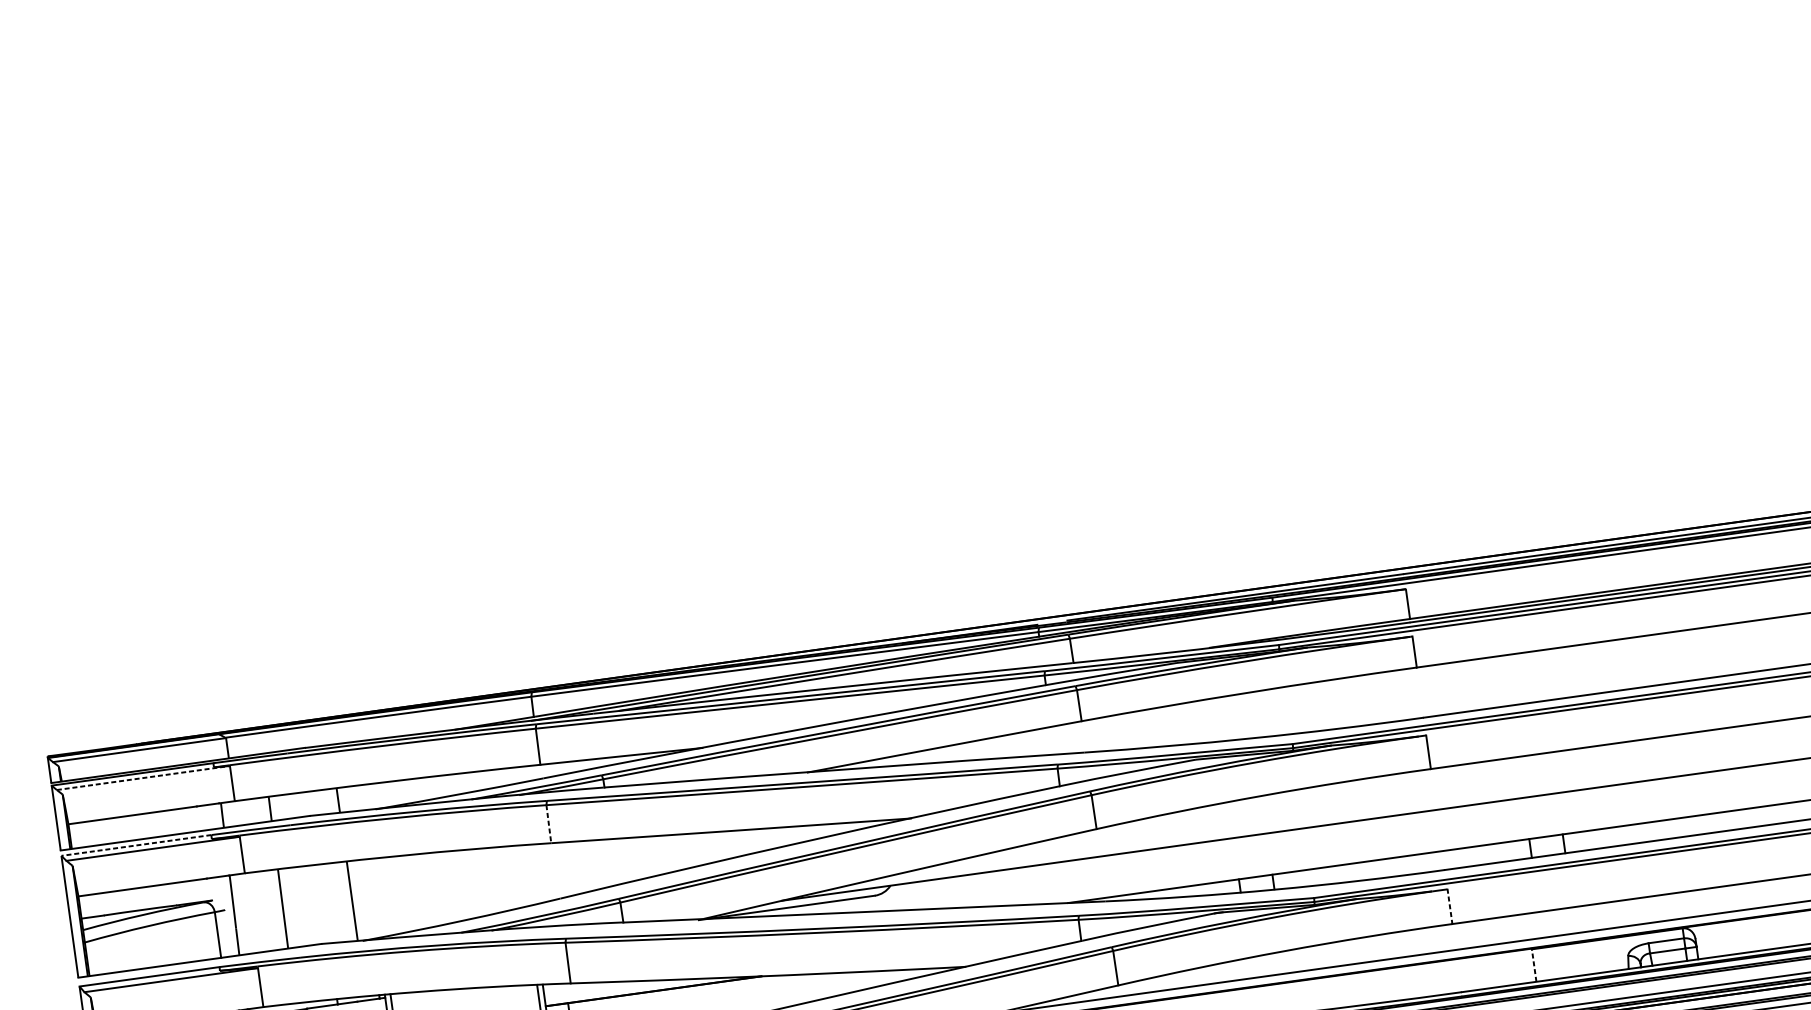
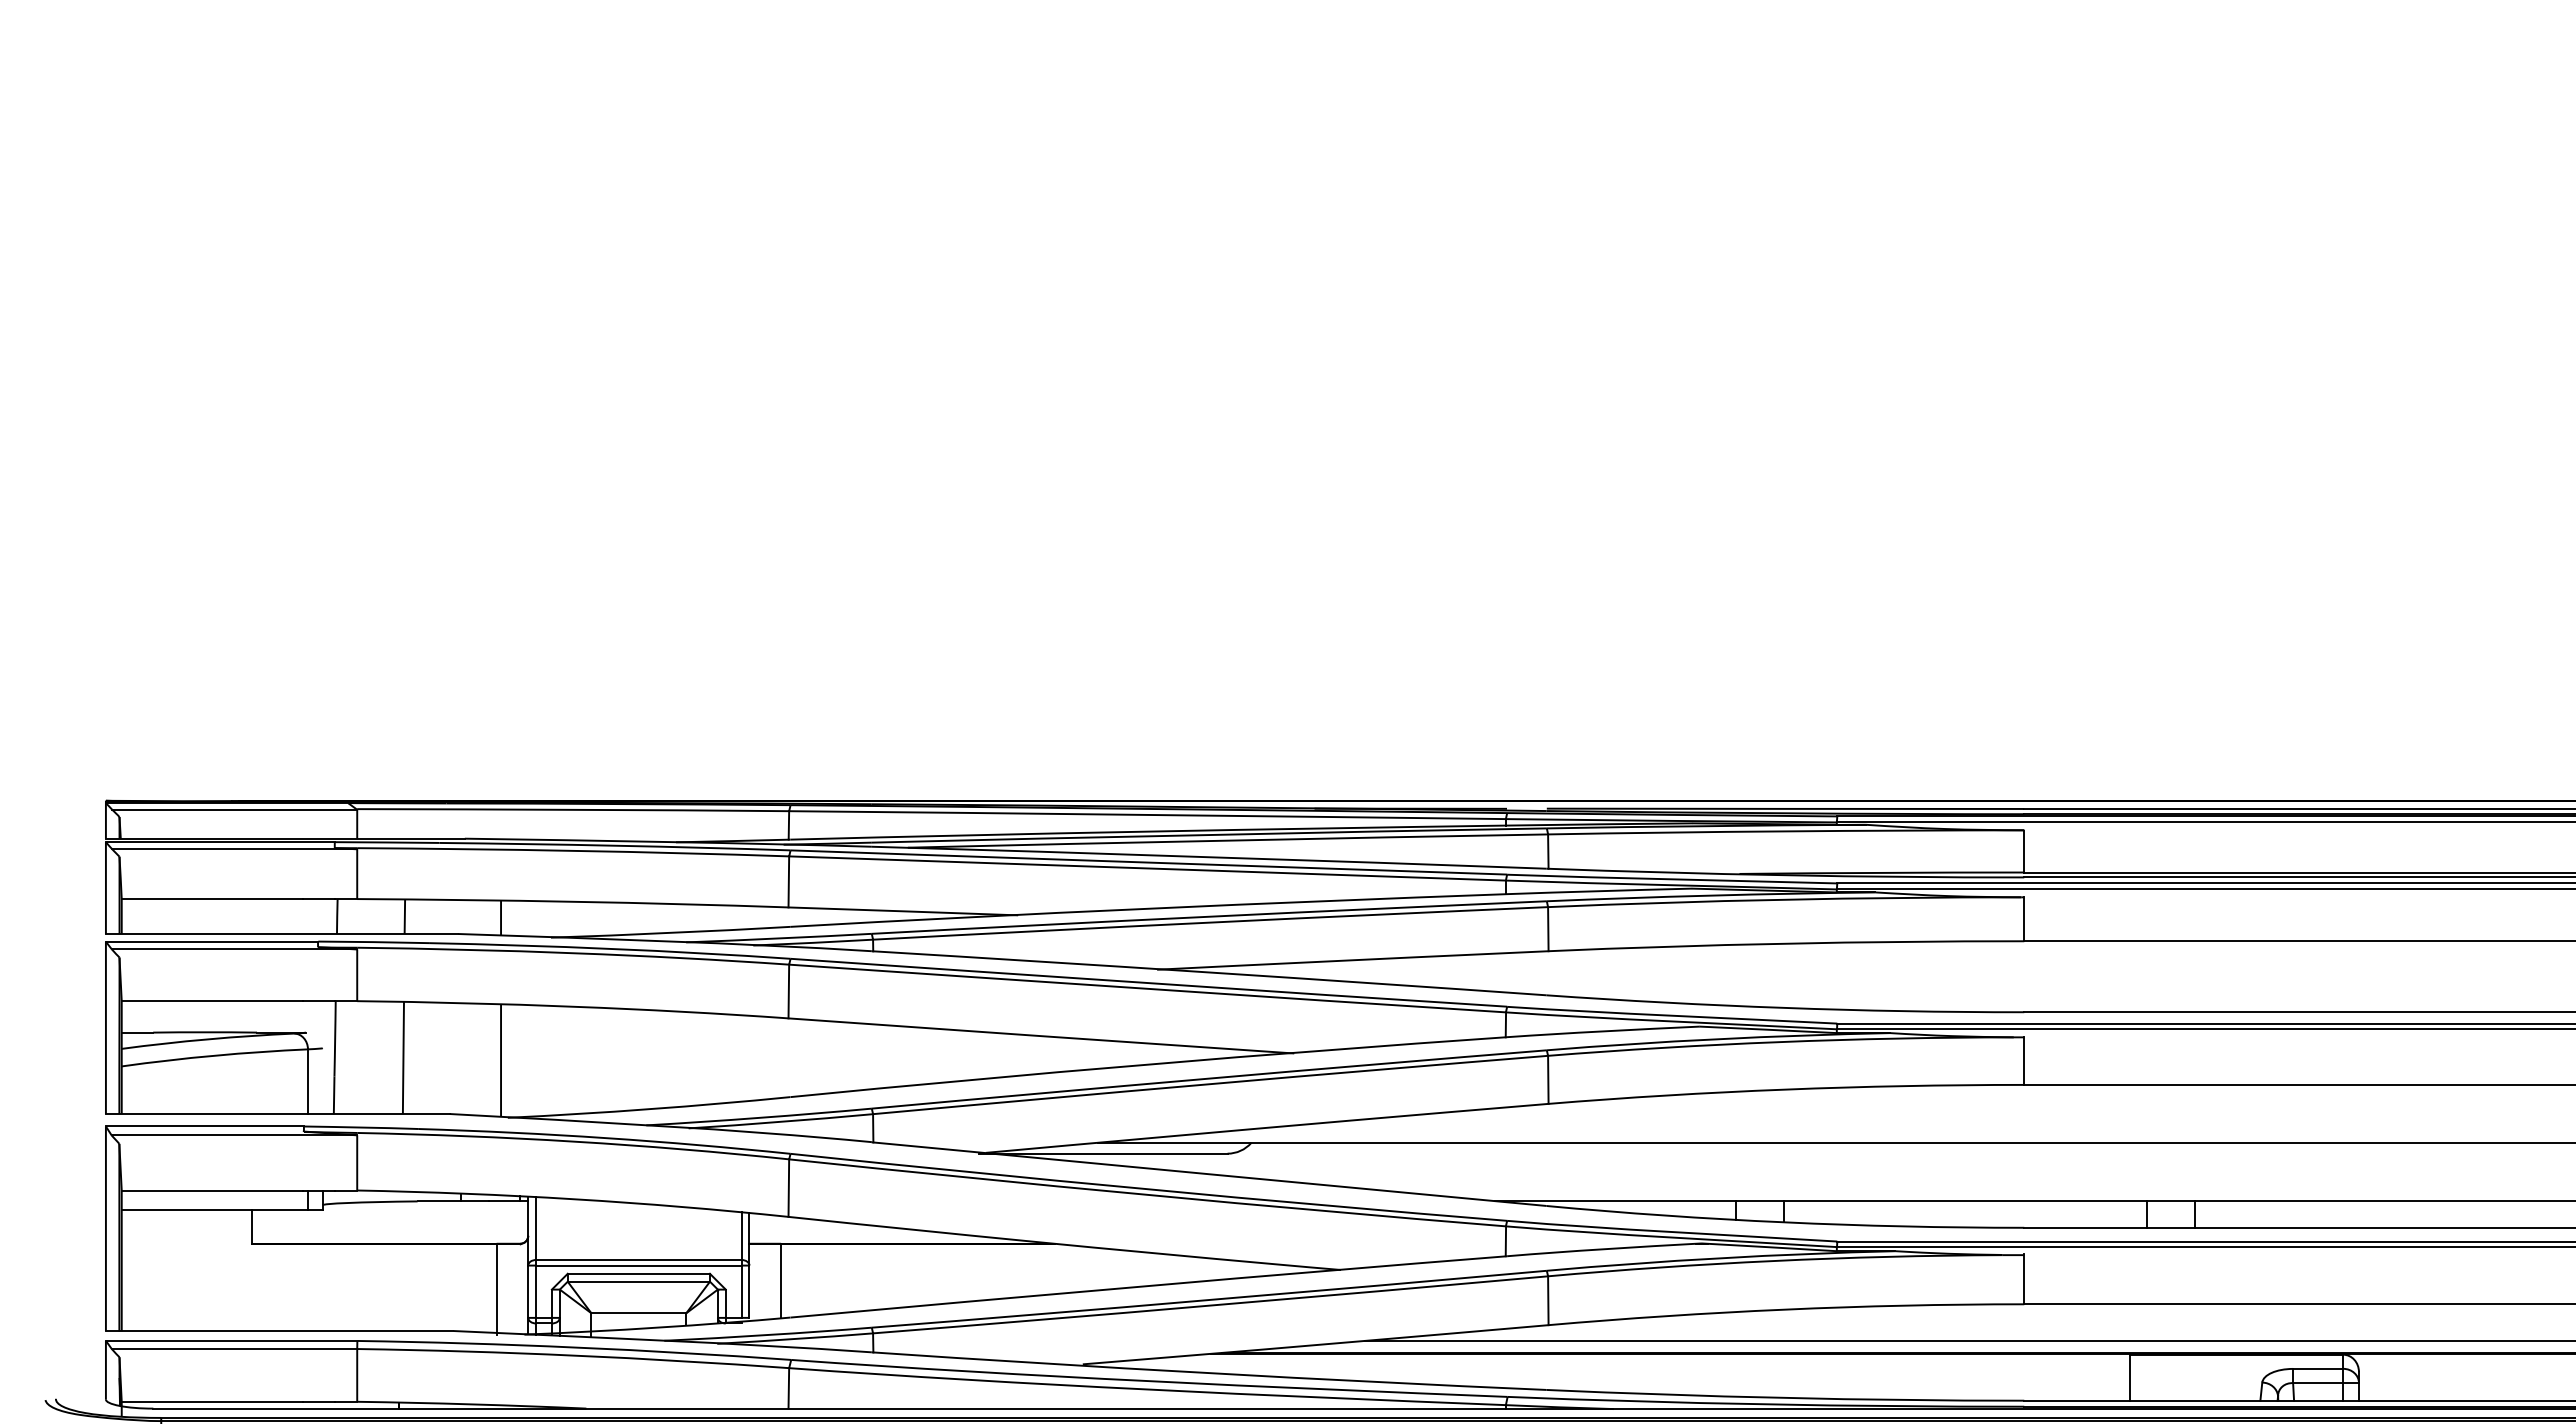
line: (143, 778) -> (235, 849), dashed -> solid
line: (548, 824) -> (788, 991), dashed -> solid
line: (136, 845) -> (211, 941), dashed -> solid
line: (1450, 906) -> (2024, 1279), dashed -> solid
line: (1533, 965) -> (2129, 1377), dashed -> solid

